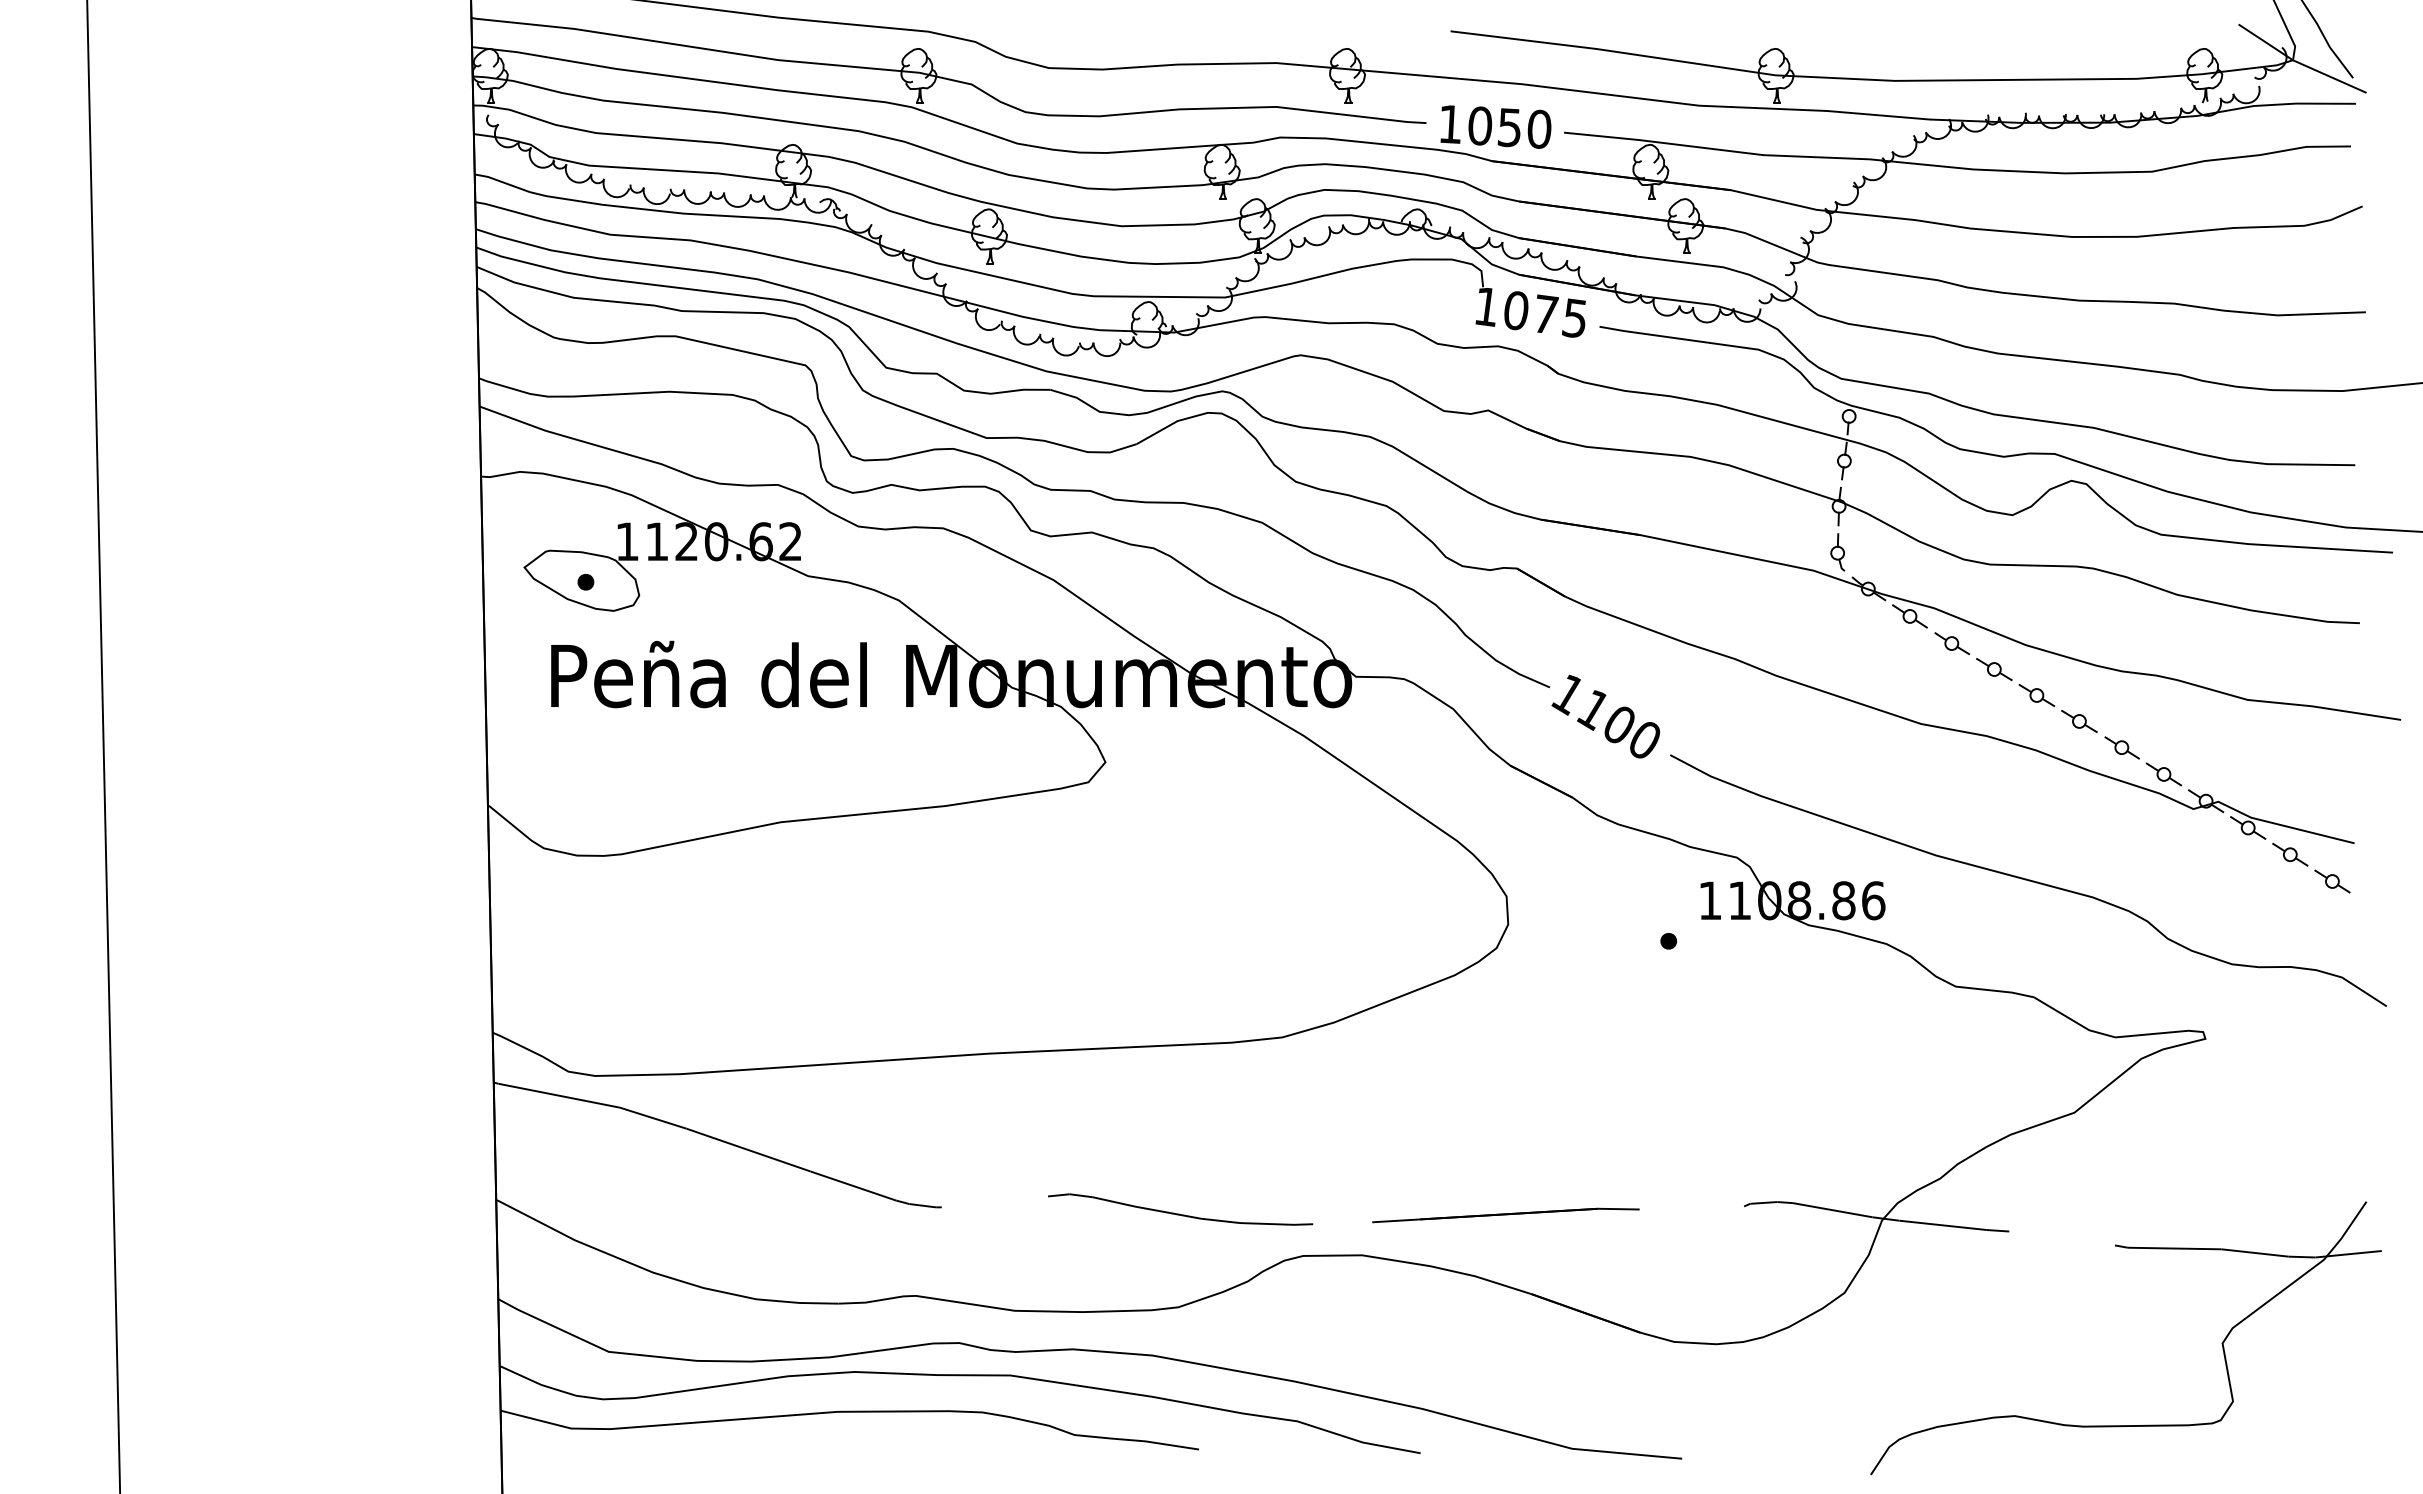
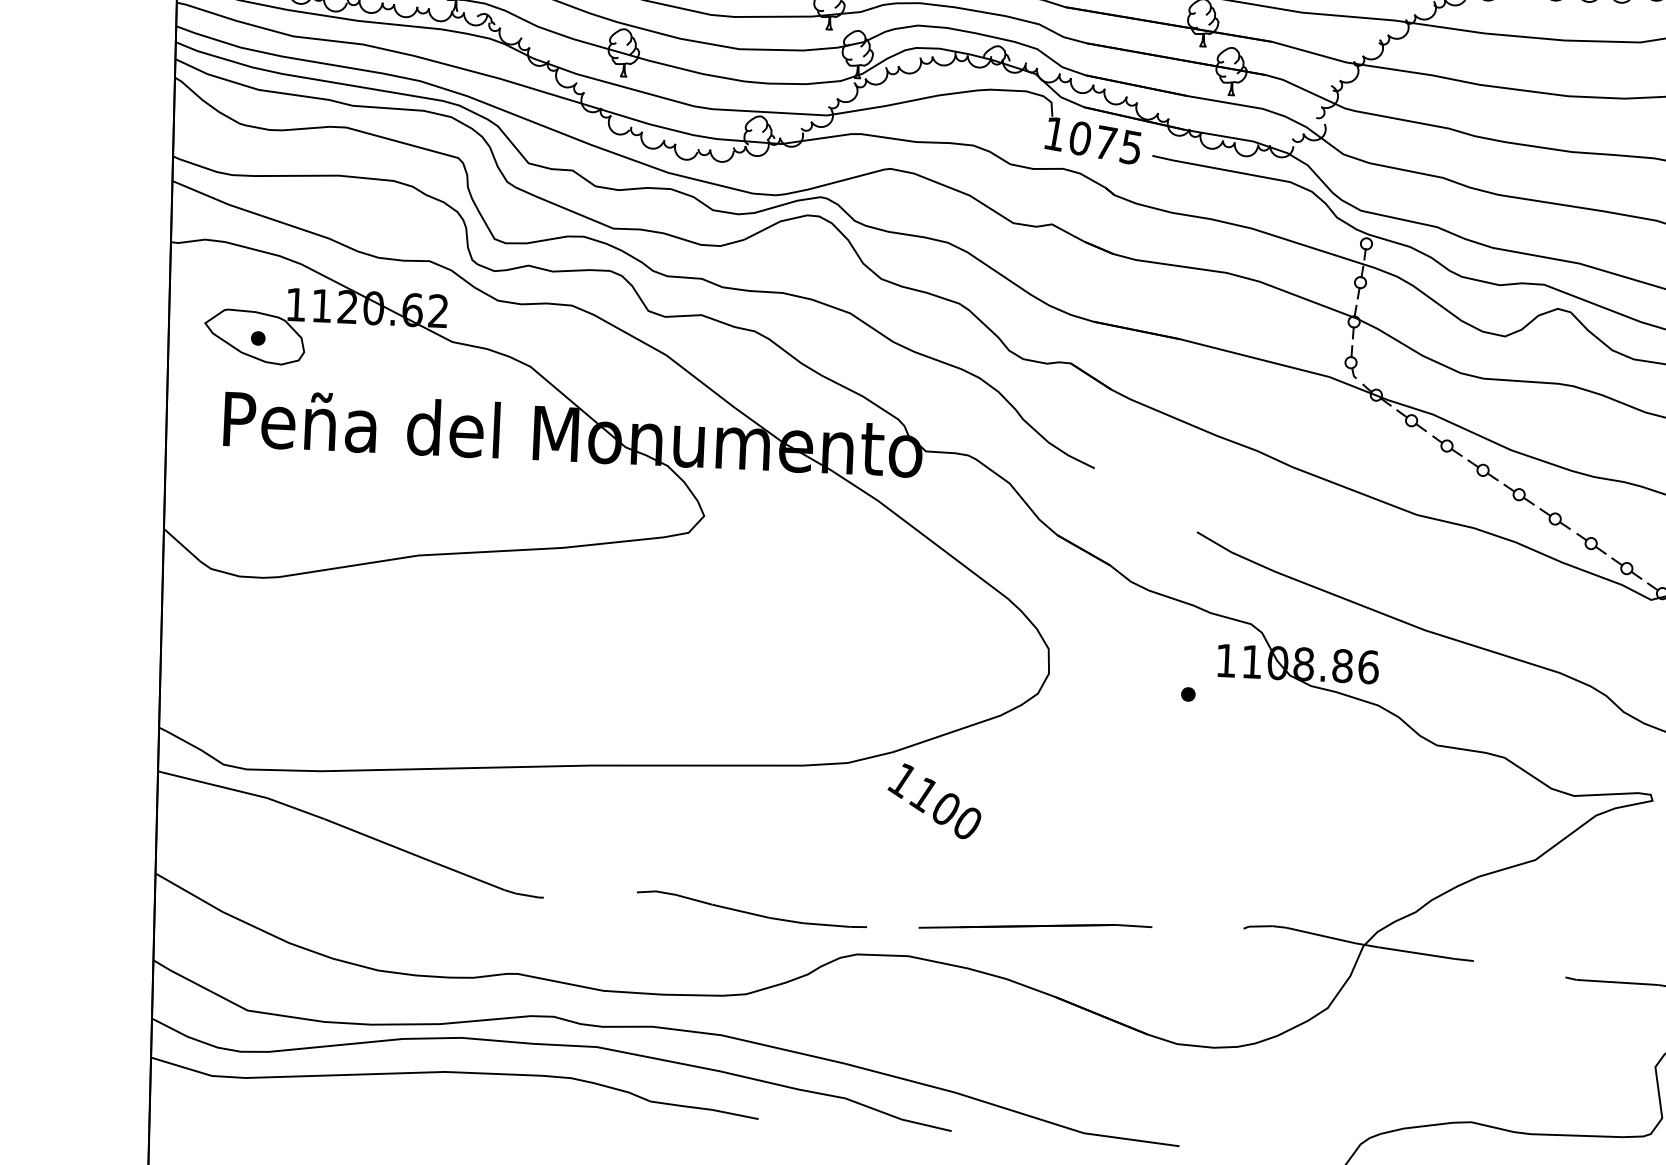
text: (1605, 716) -> (934, 801), moved

